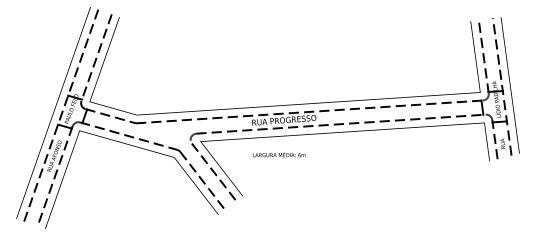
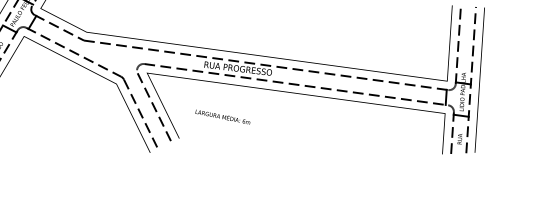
text: (279, 154) -> (223, 116), moved

